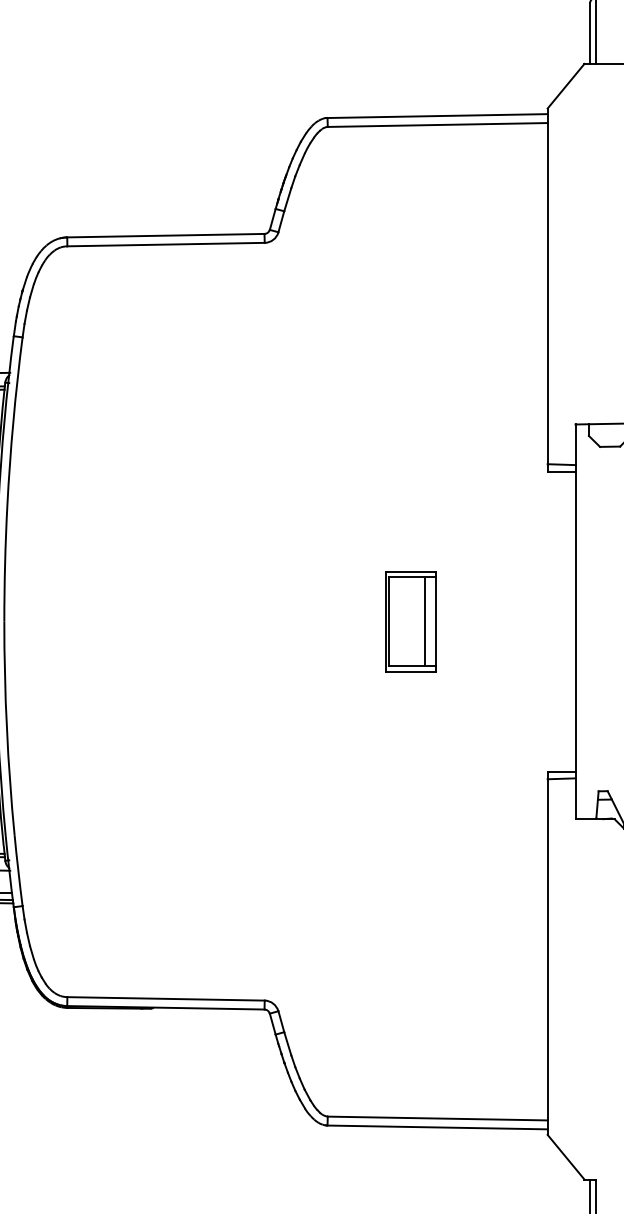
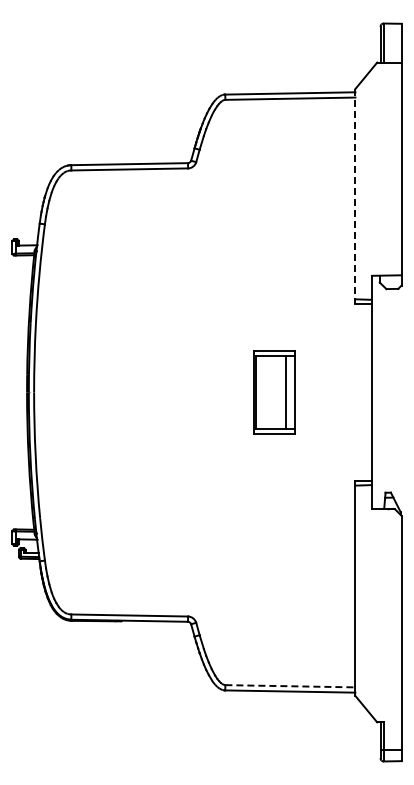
line: (547, 290) -> (355, 196), solid -> dashed
part: (410, 621) -> (274, 392), size x1.4
line: (437, 1118) -> (290, 686), solid -> dashed

